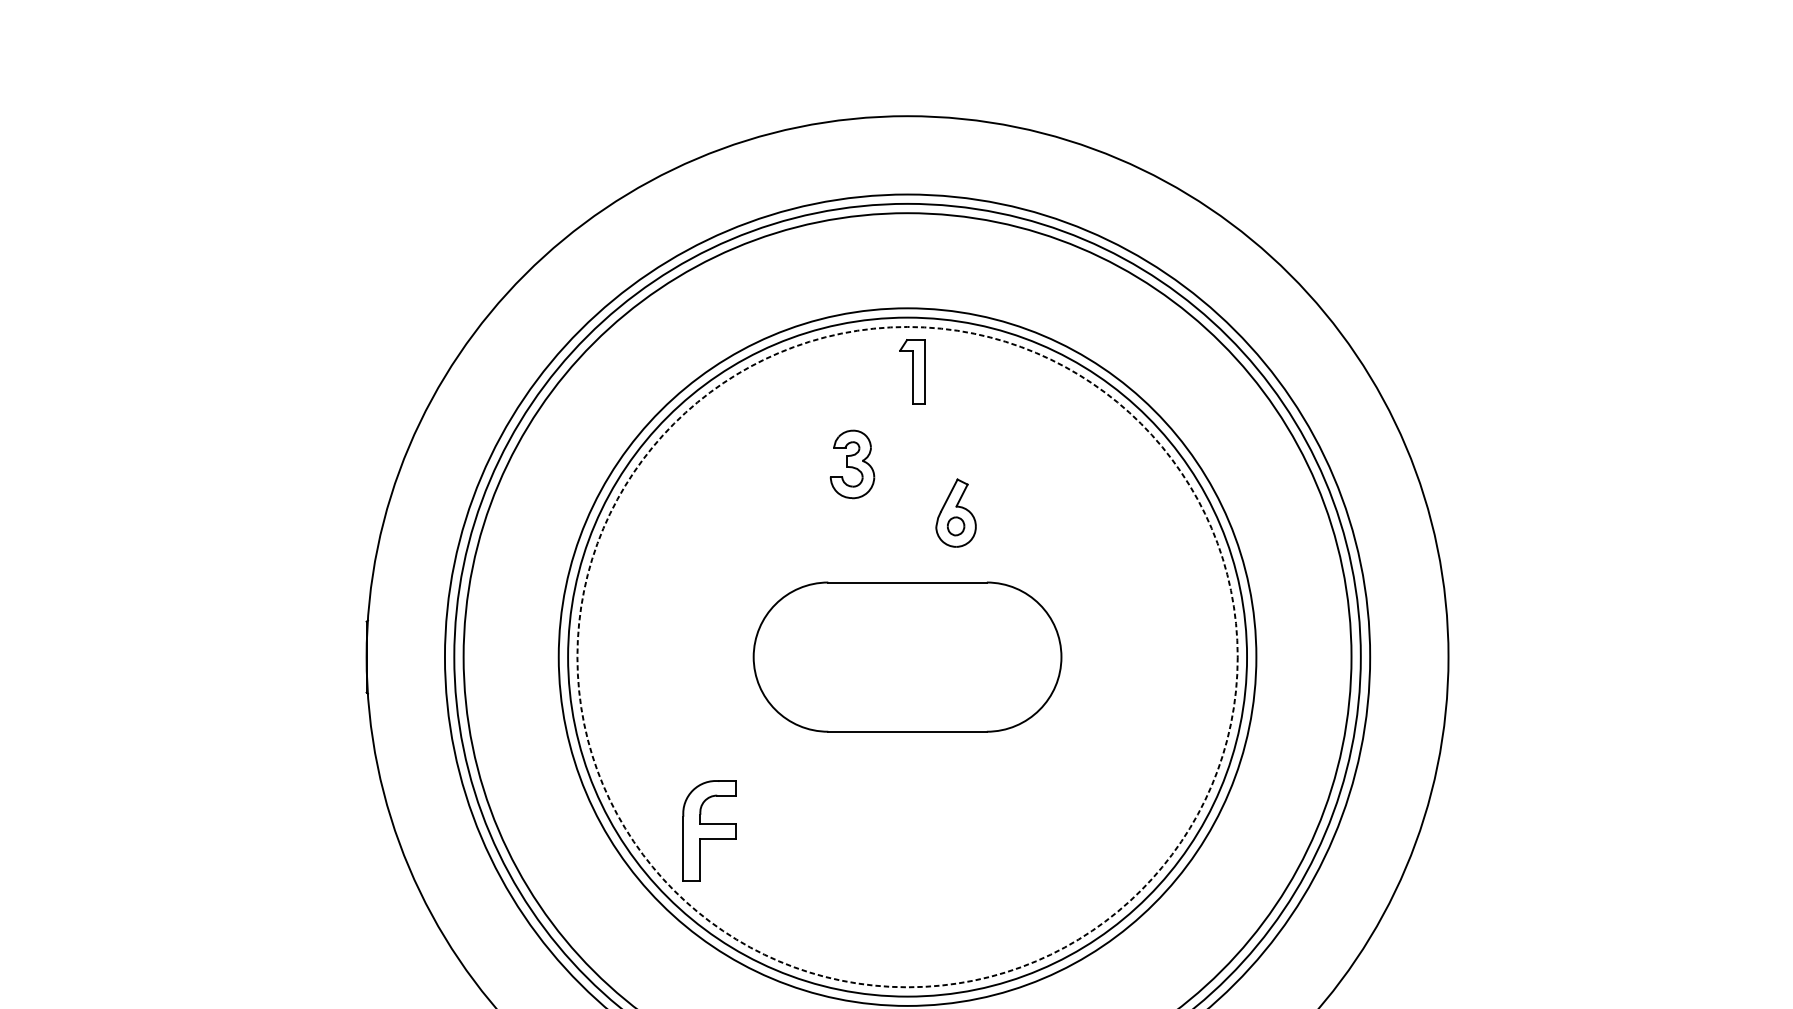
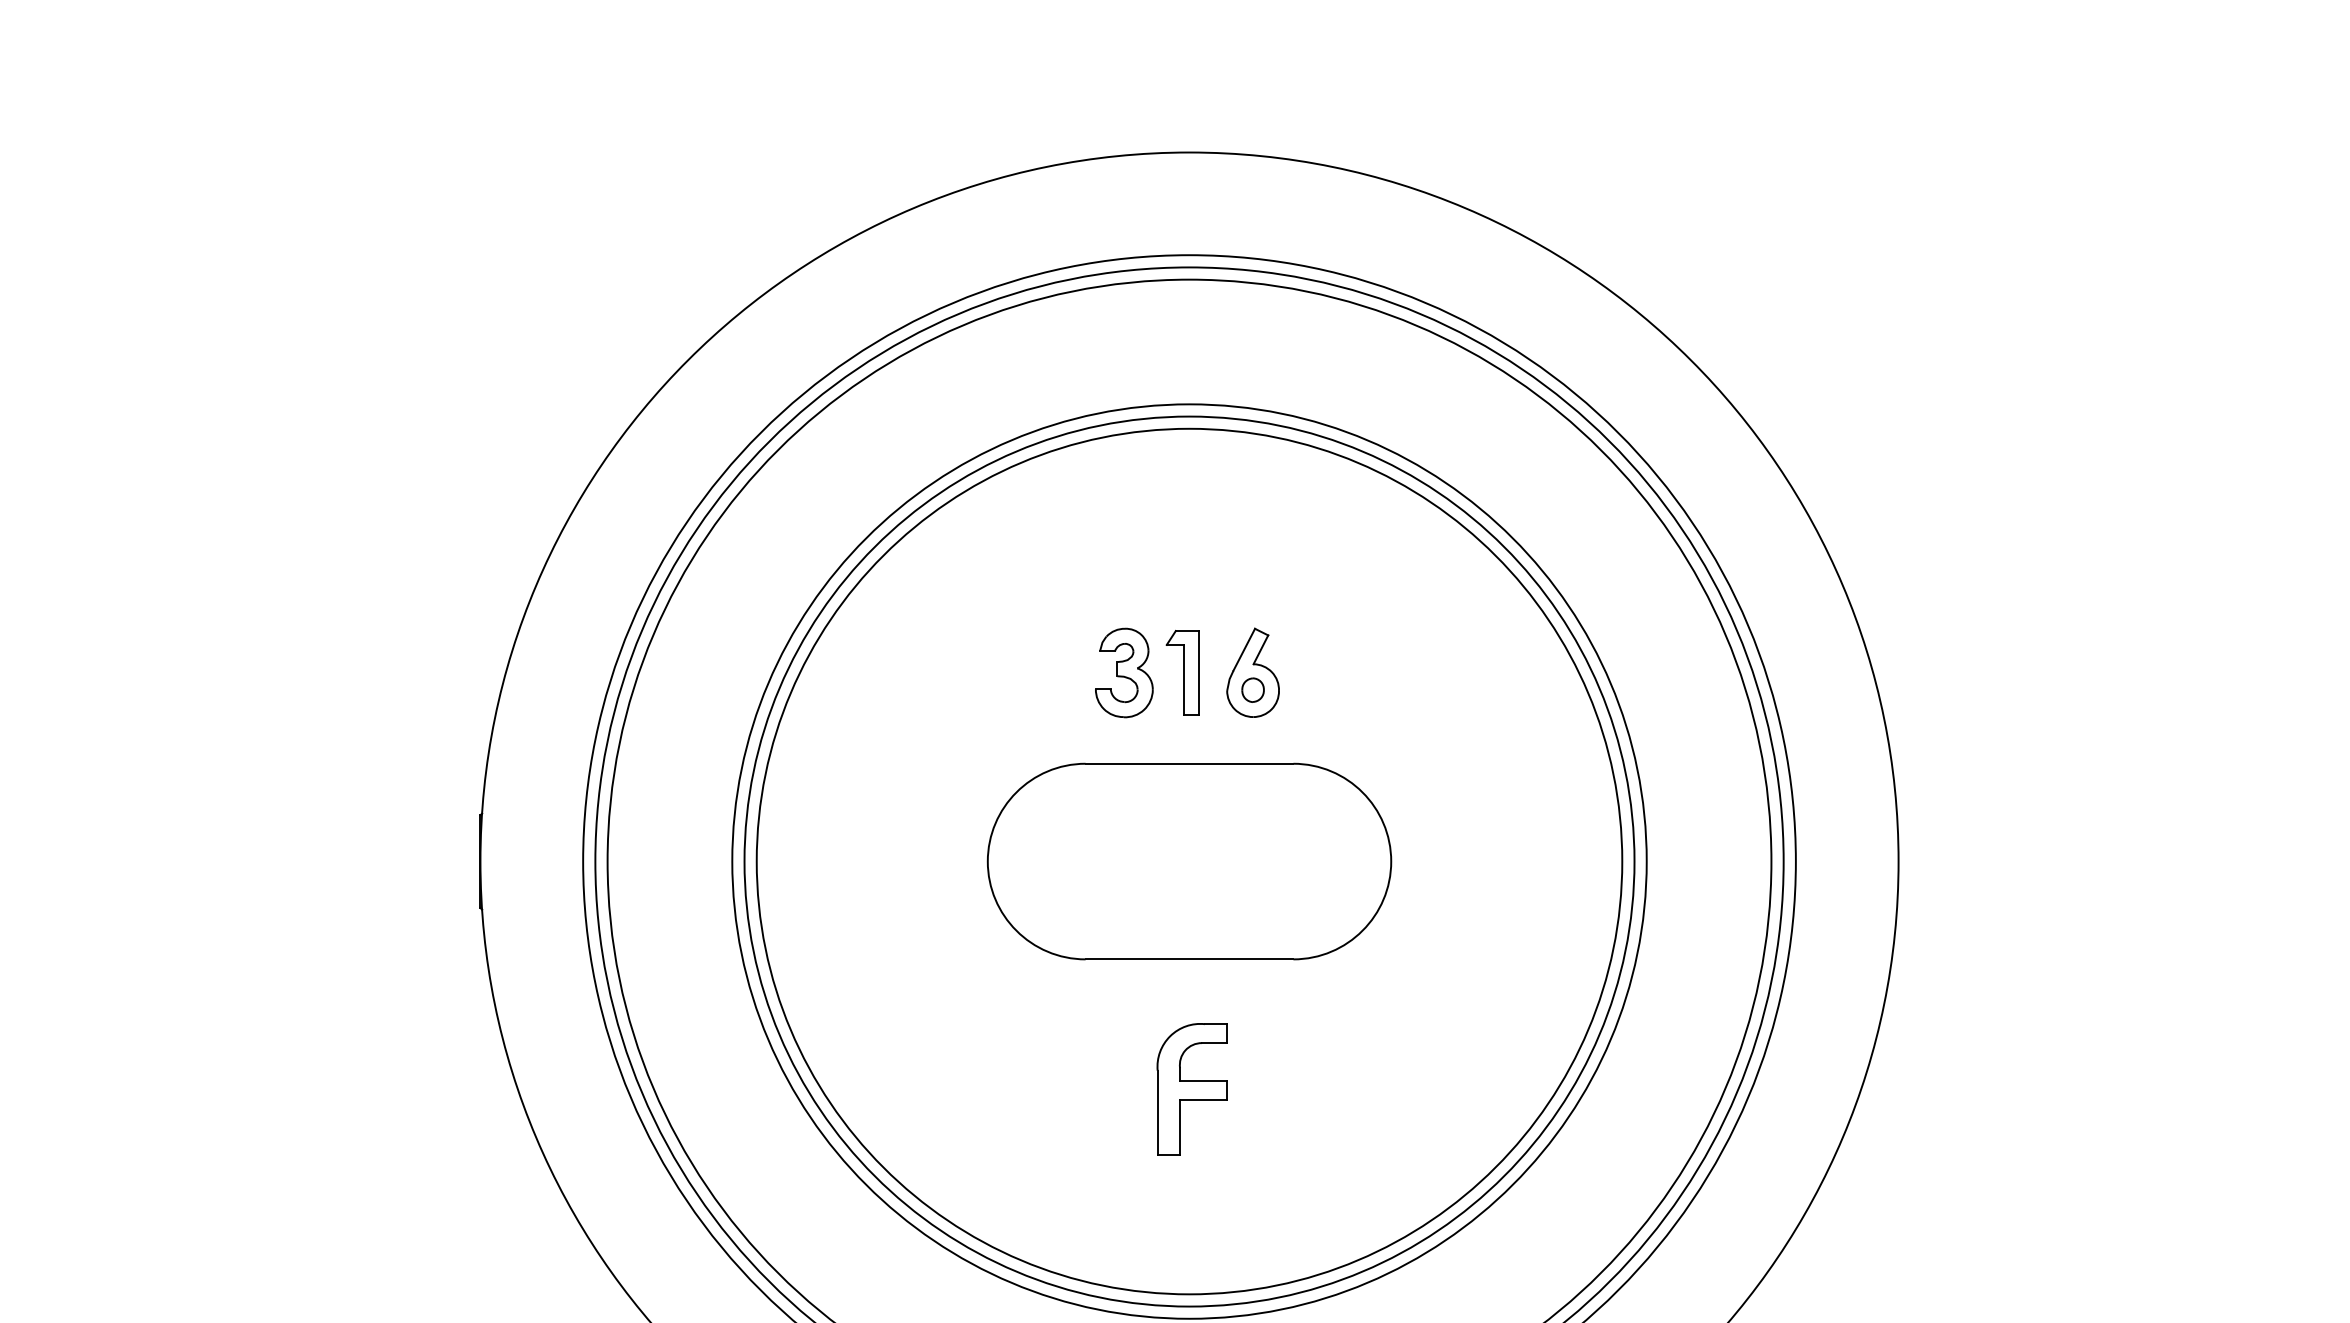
part: (912, 371) -> (1182, 672), moved
part: (852, 464) -> (1124, 672), moved
circle: (907, 657) -> (1189, 861), dashed -> solid
part: (709, 831) -> (1191, 1089), moved

